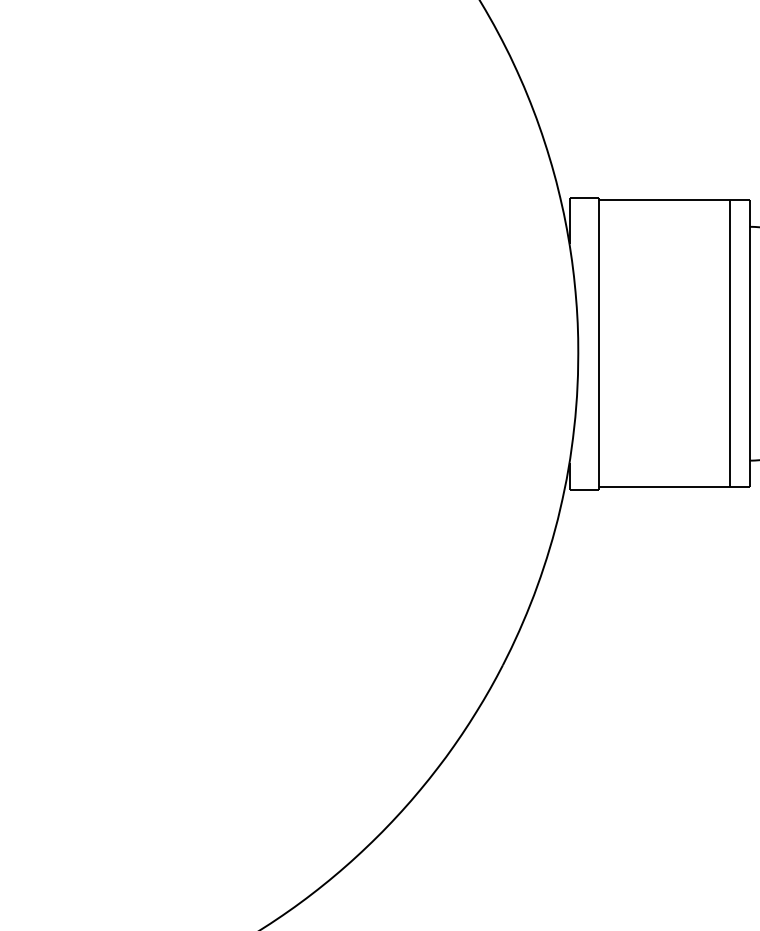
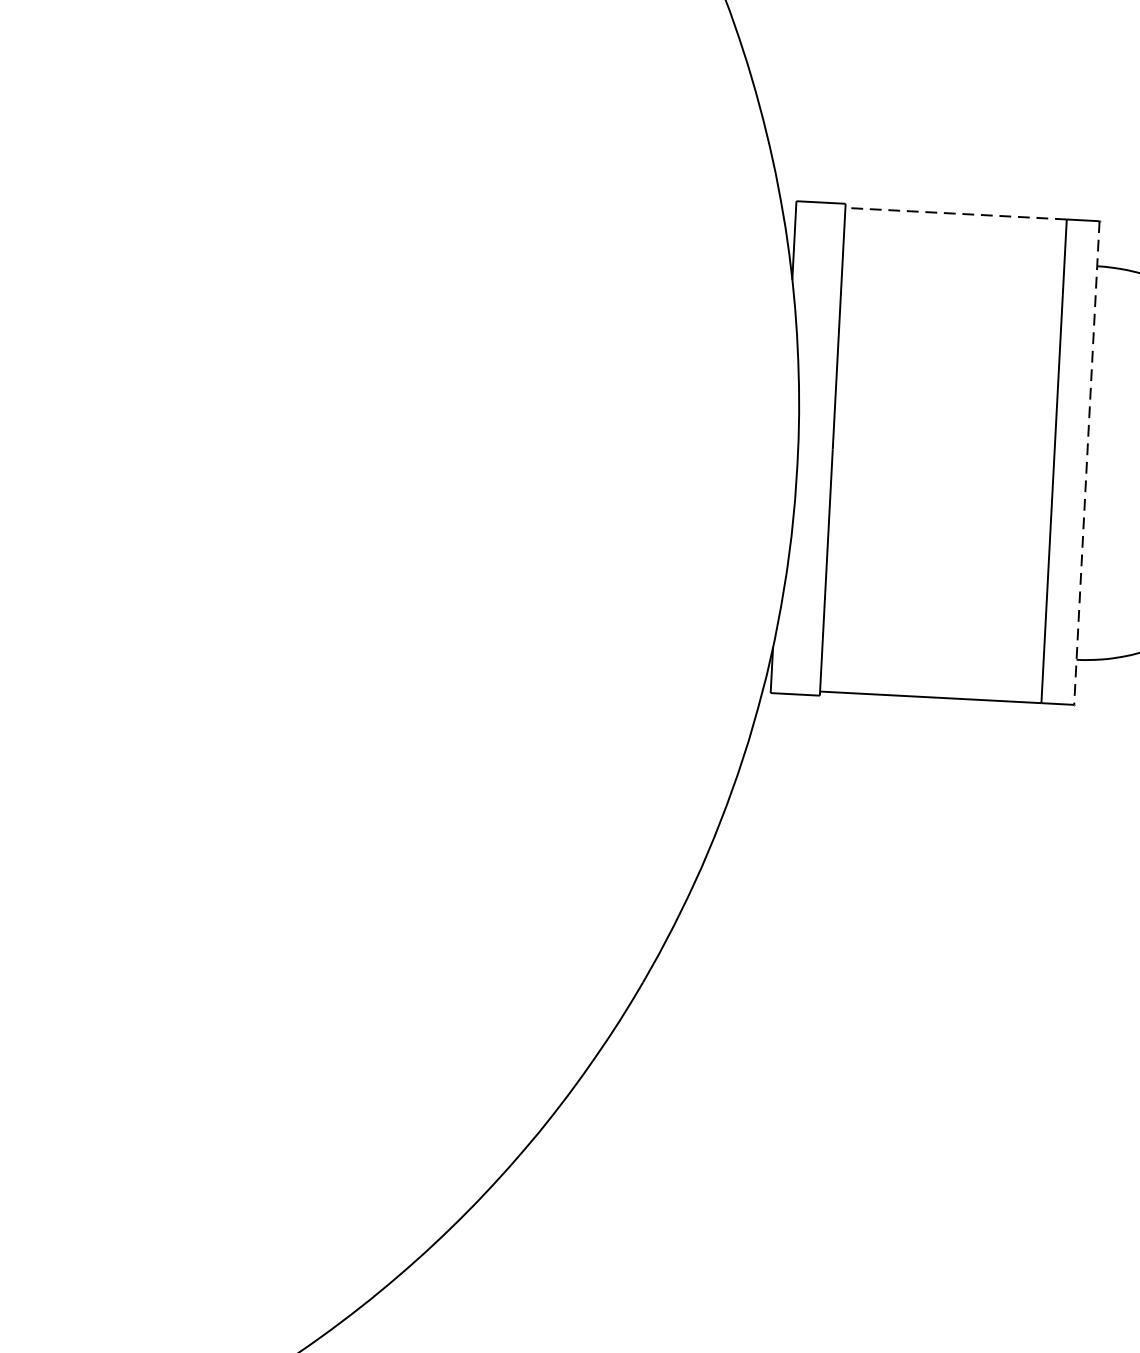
line: (664, 200) -> (956, 214), solid -> dashed
line: (749, 343) -> (1086, 462), solid -> dashed

